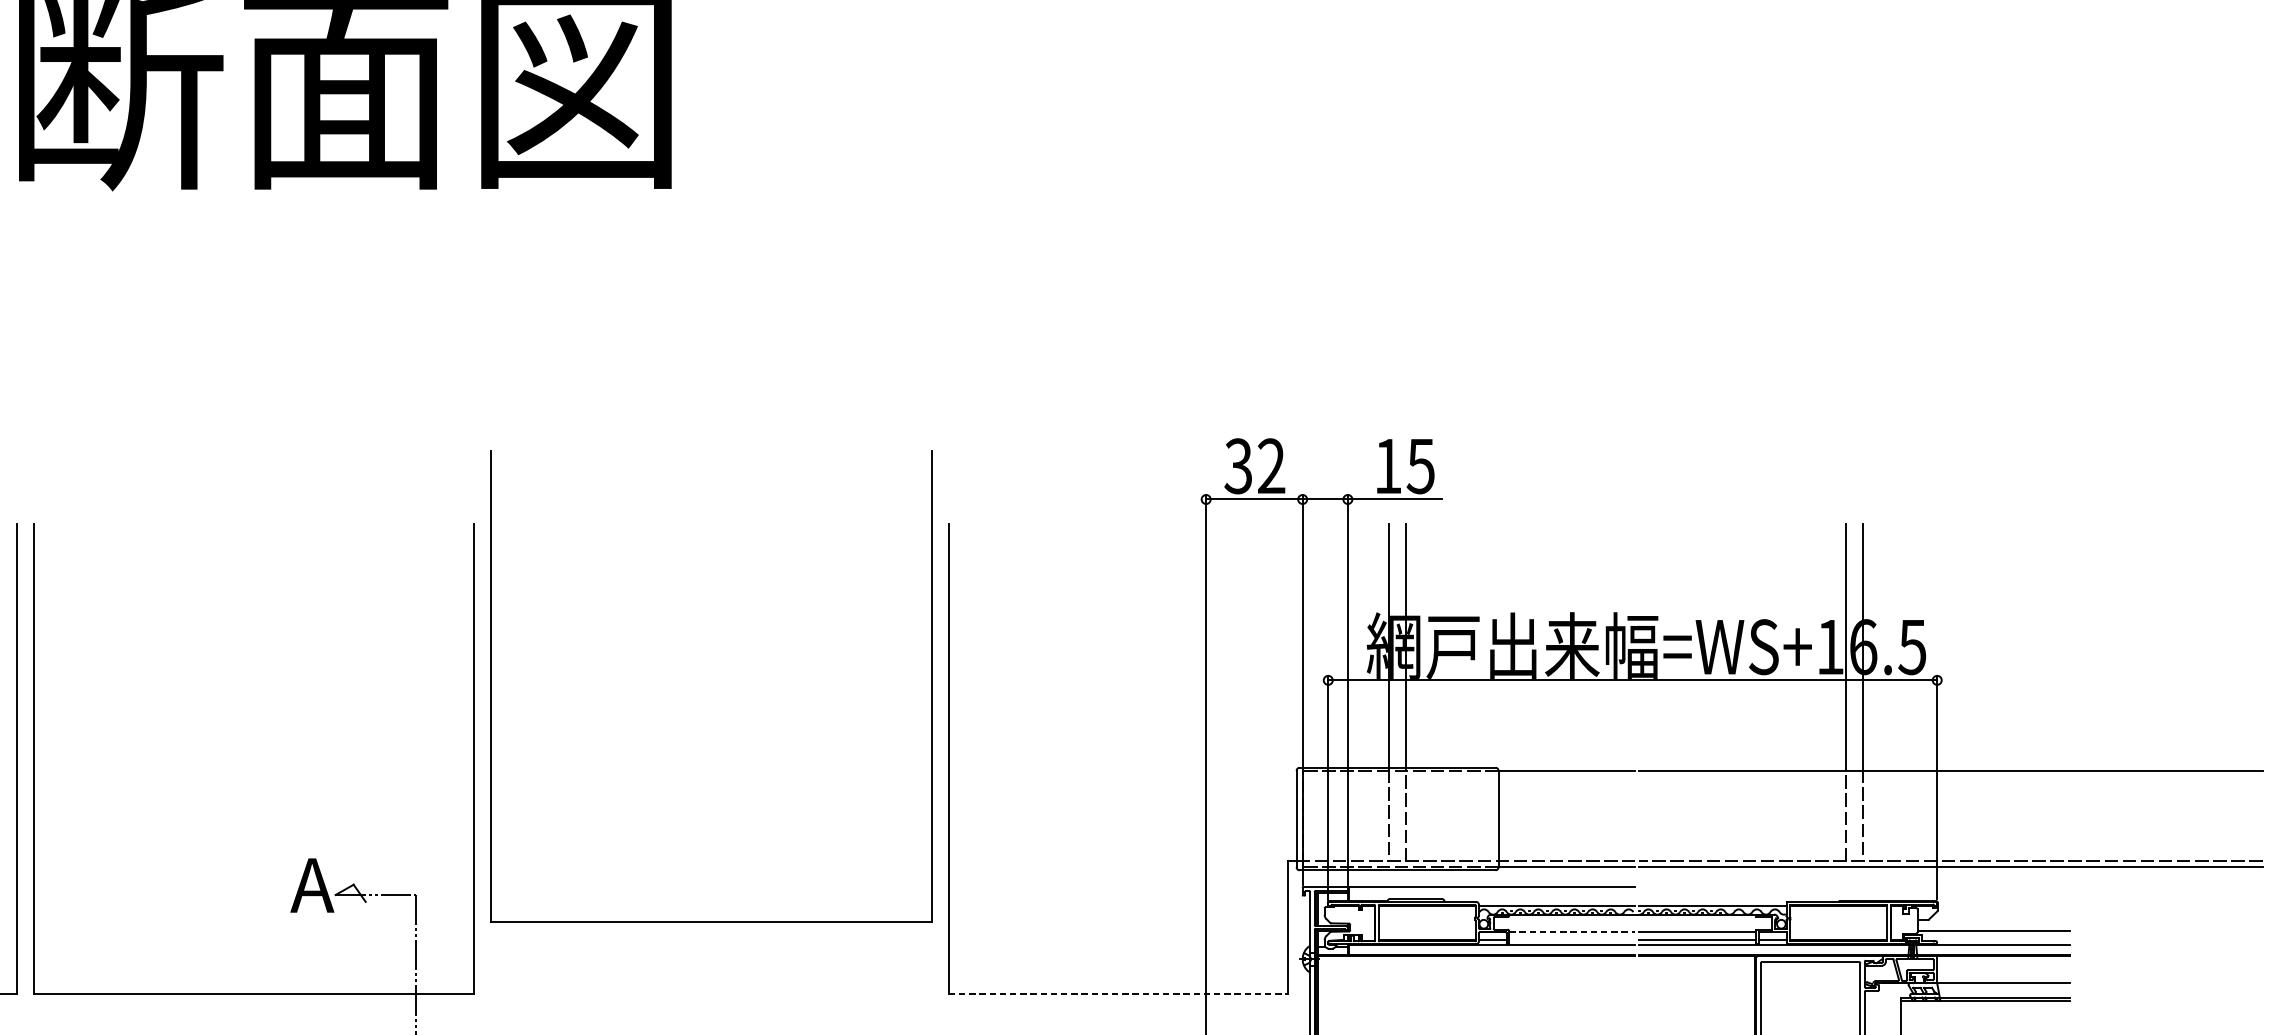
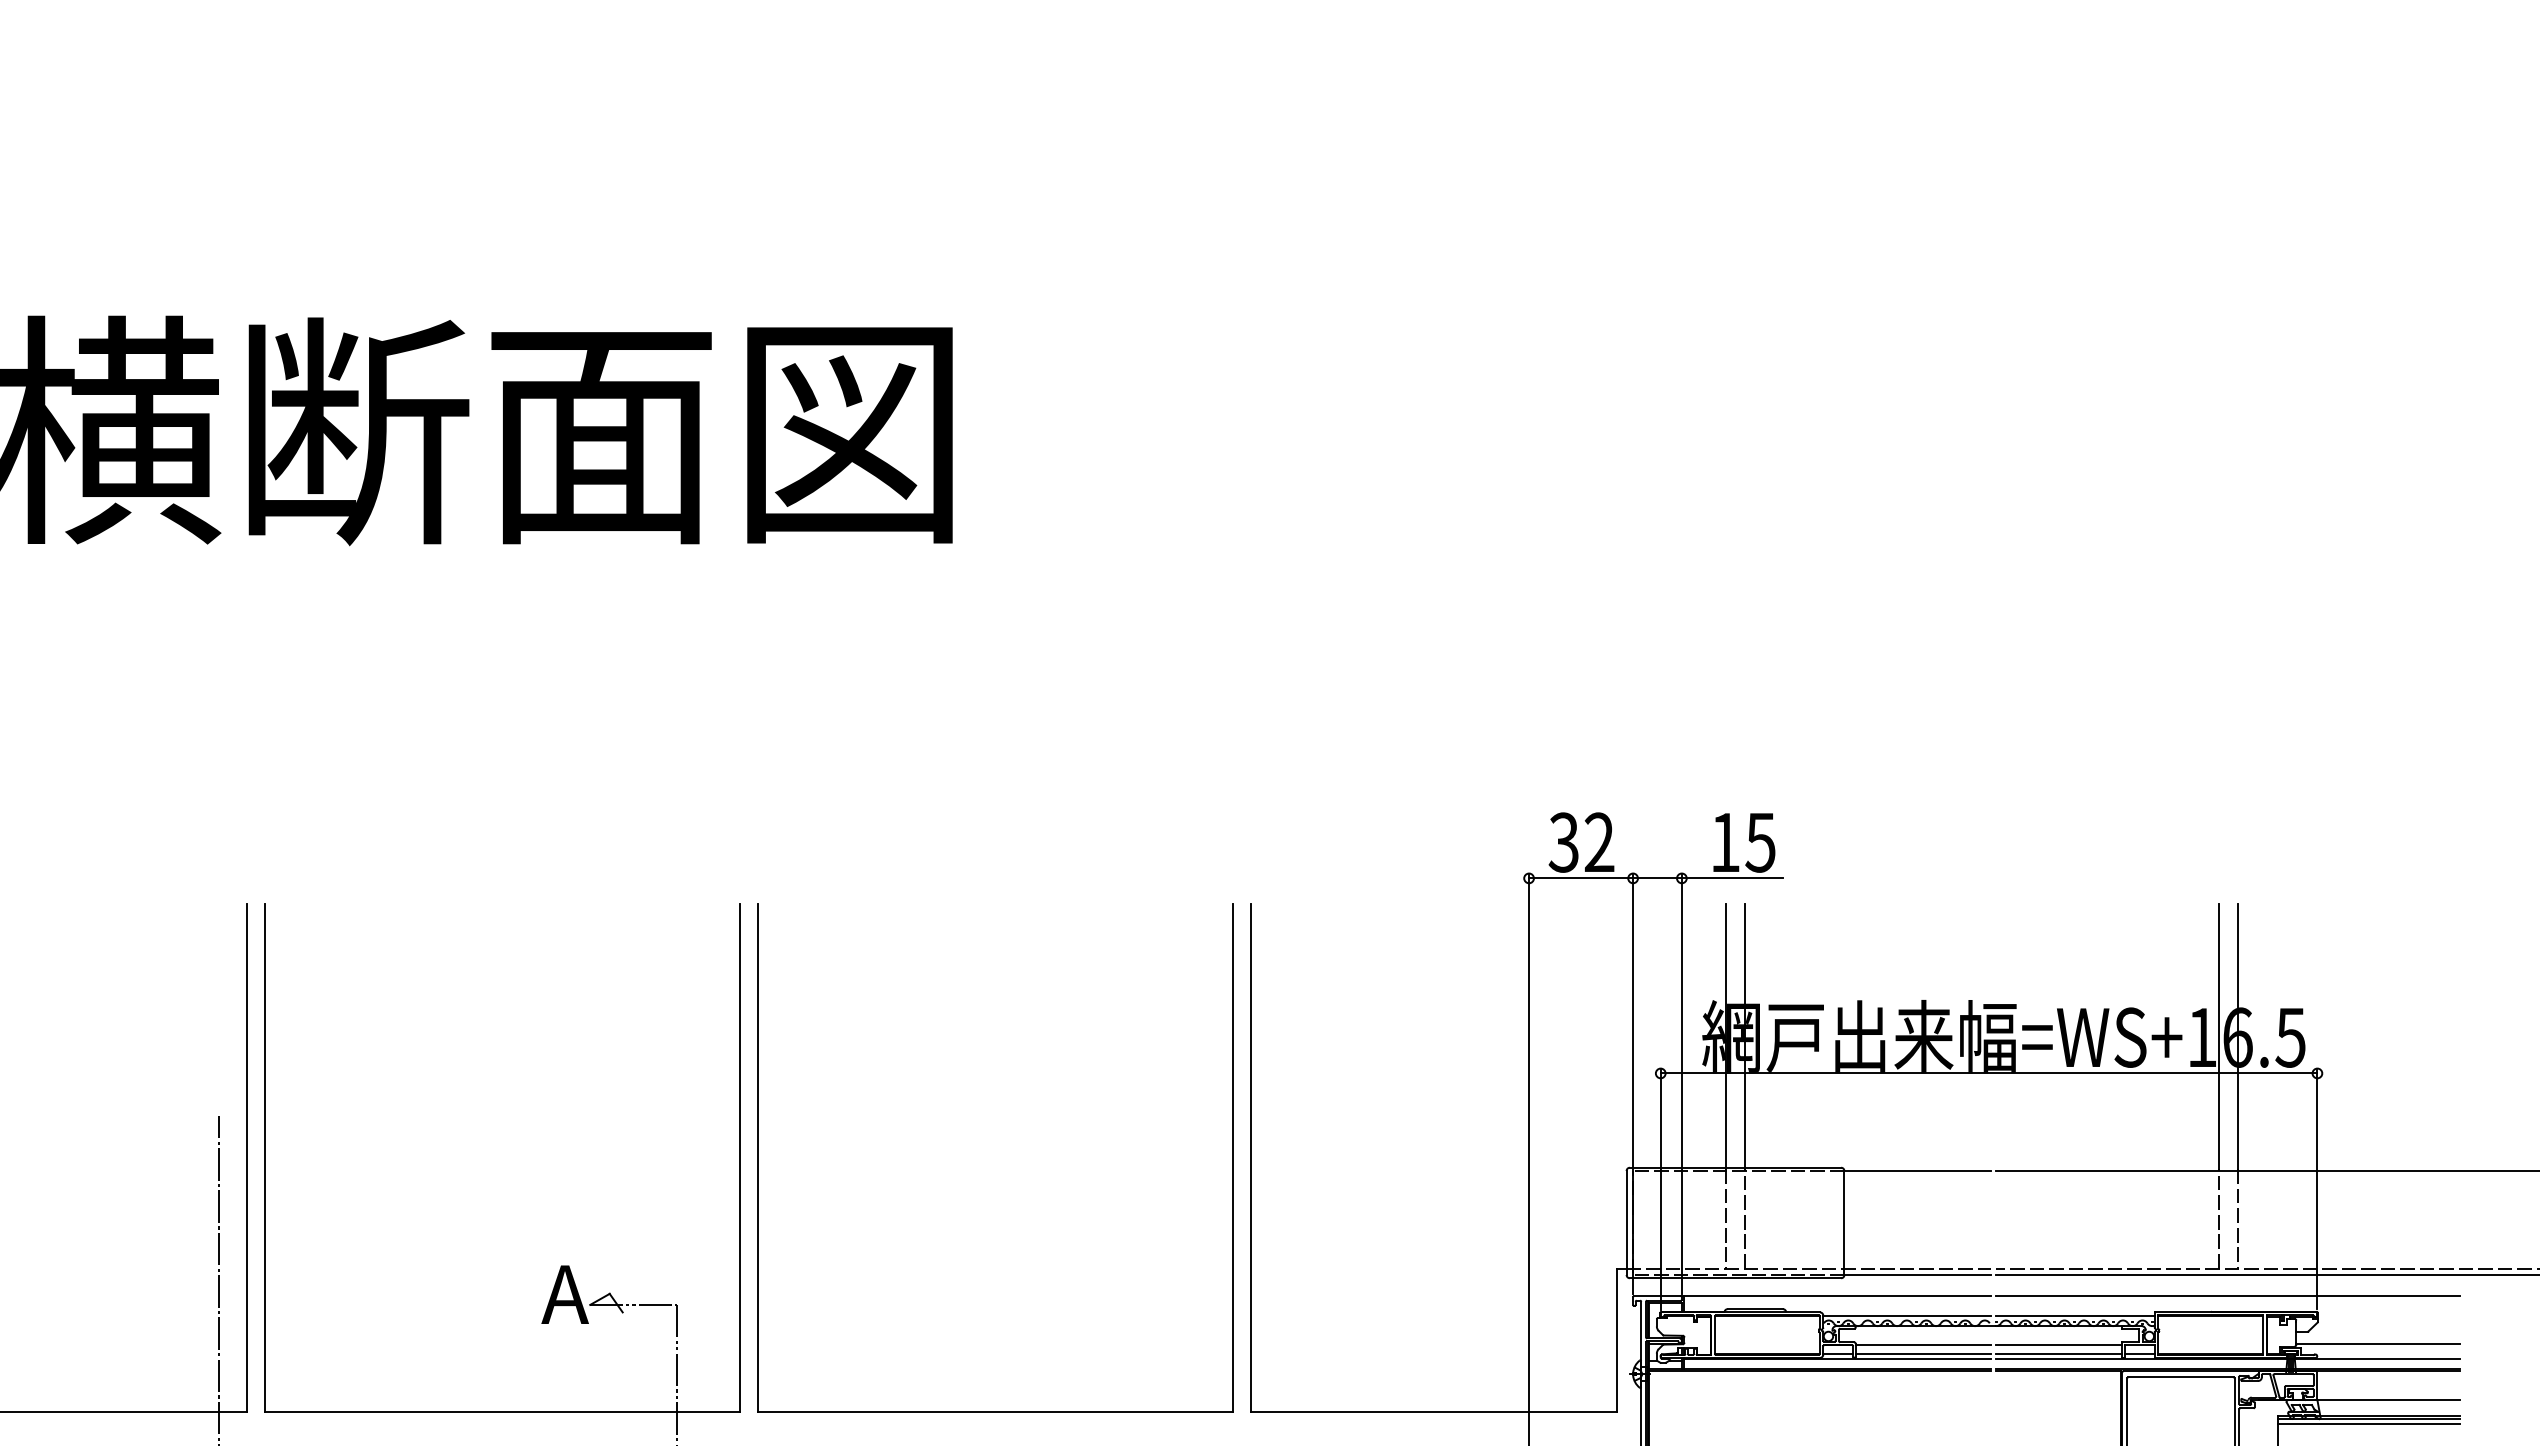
part: (491, 685) -> (758, 1157), moved
line: (1854, 887) -> (2228, 1296), added
line: (1571, 932) -> (1923, 1345), dashed -> solid
line: (1571, 940) -> (1923, 1353), added
line: (1118, 993) -> (1434, 1411), dashed -> solid
line: (1985, 1004) -> (2369, 1423), added

